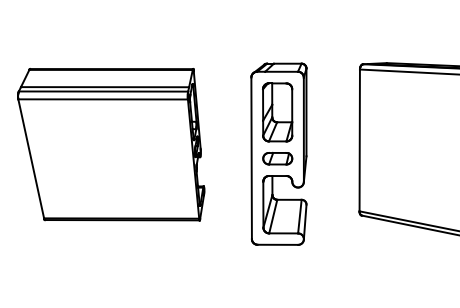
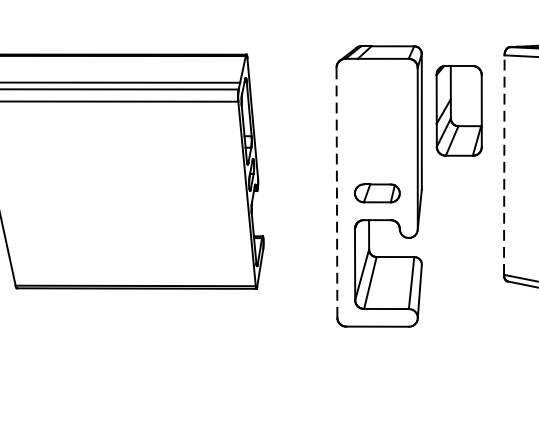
part: (277, 112) -> (458, 111), moved
line: (359, 140) -> (503, 165), solid -> dashed
line: (251, 158) -> (336, 193), solid -> dashed

